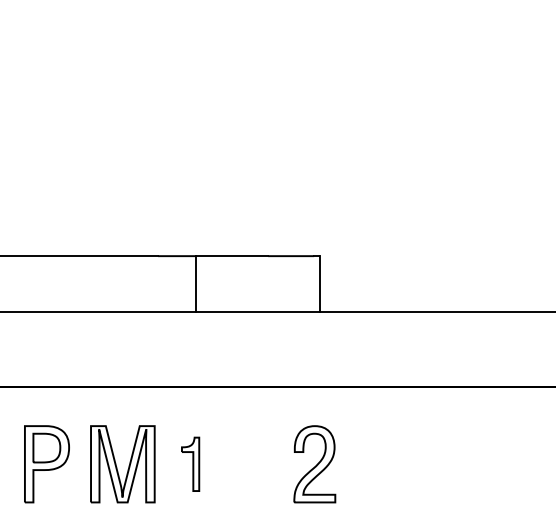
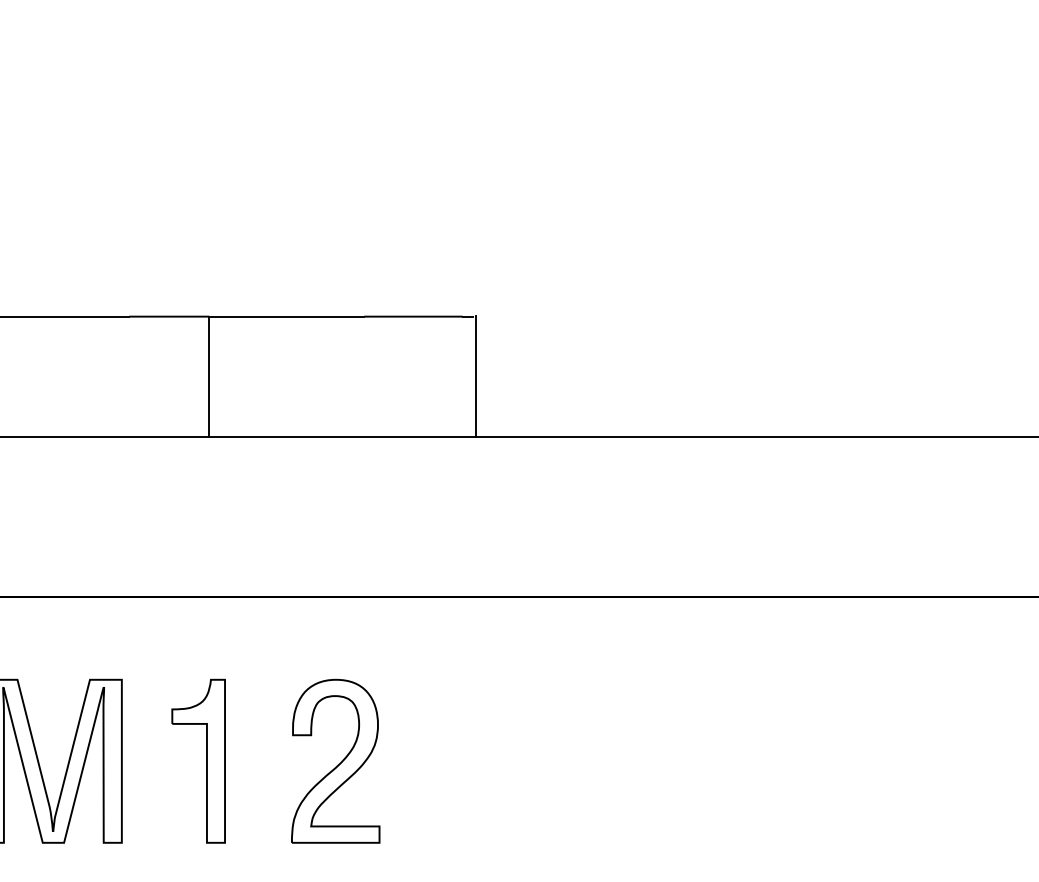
part: (190, 464) -> (198, 761), size x1.43
part: (314, 464) -> (335, 761), moved

